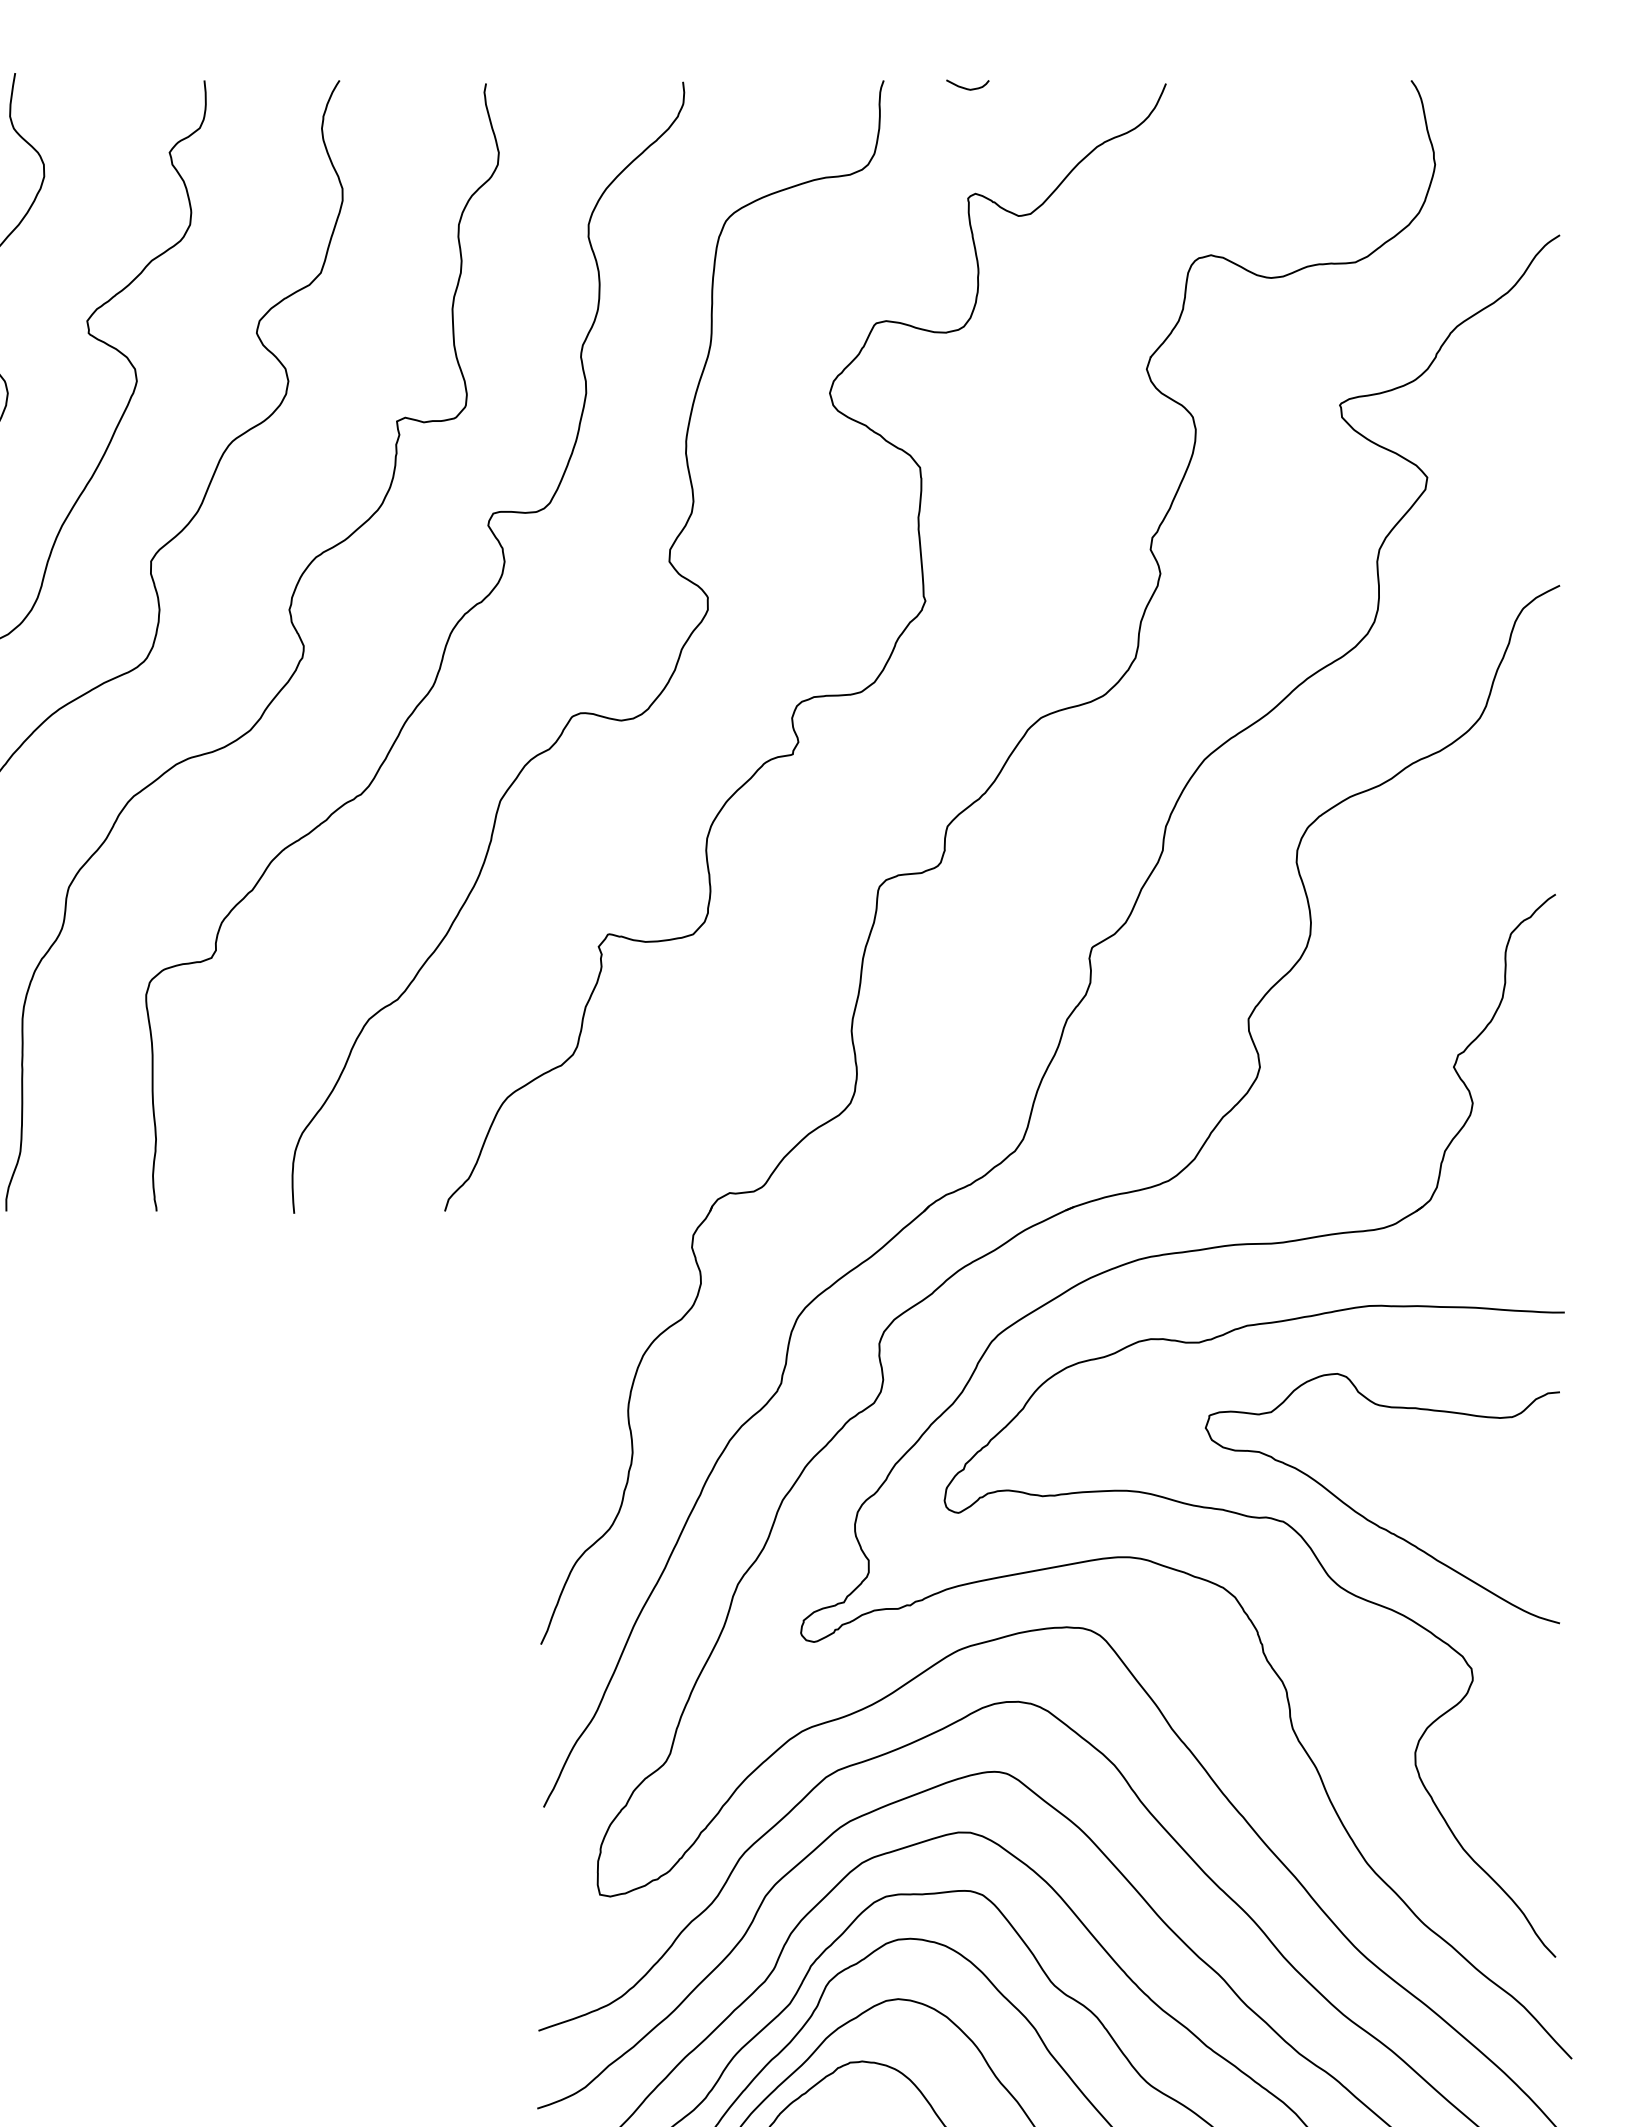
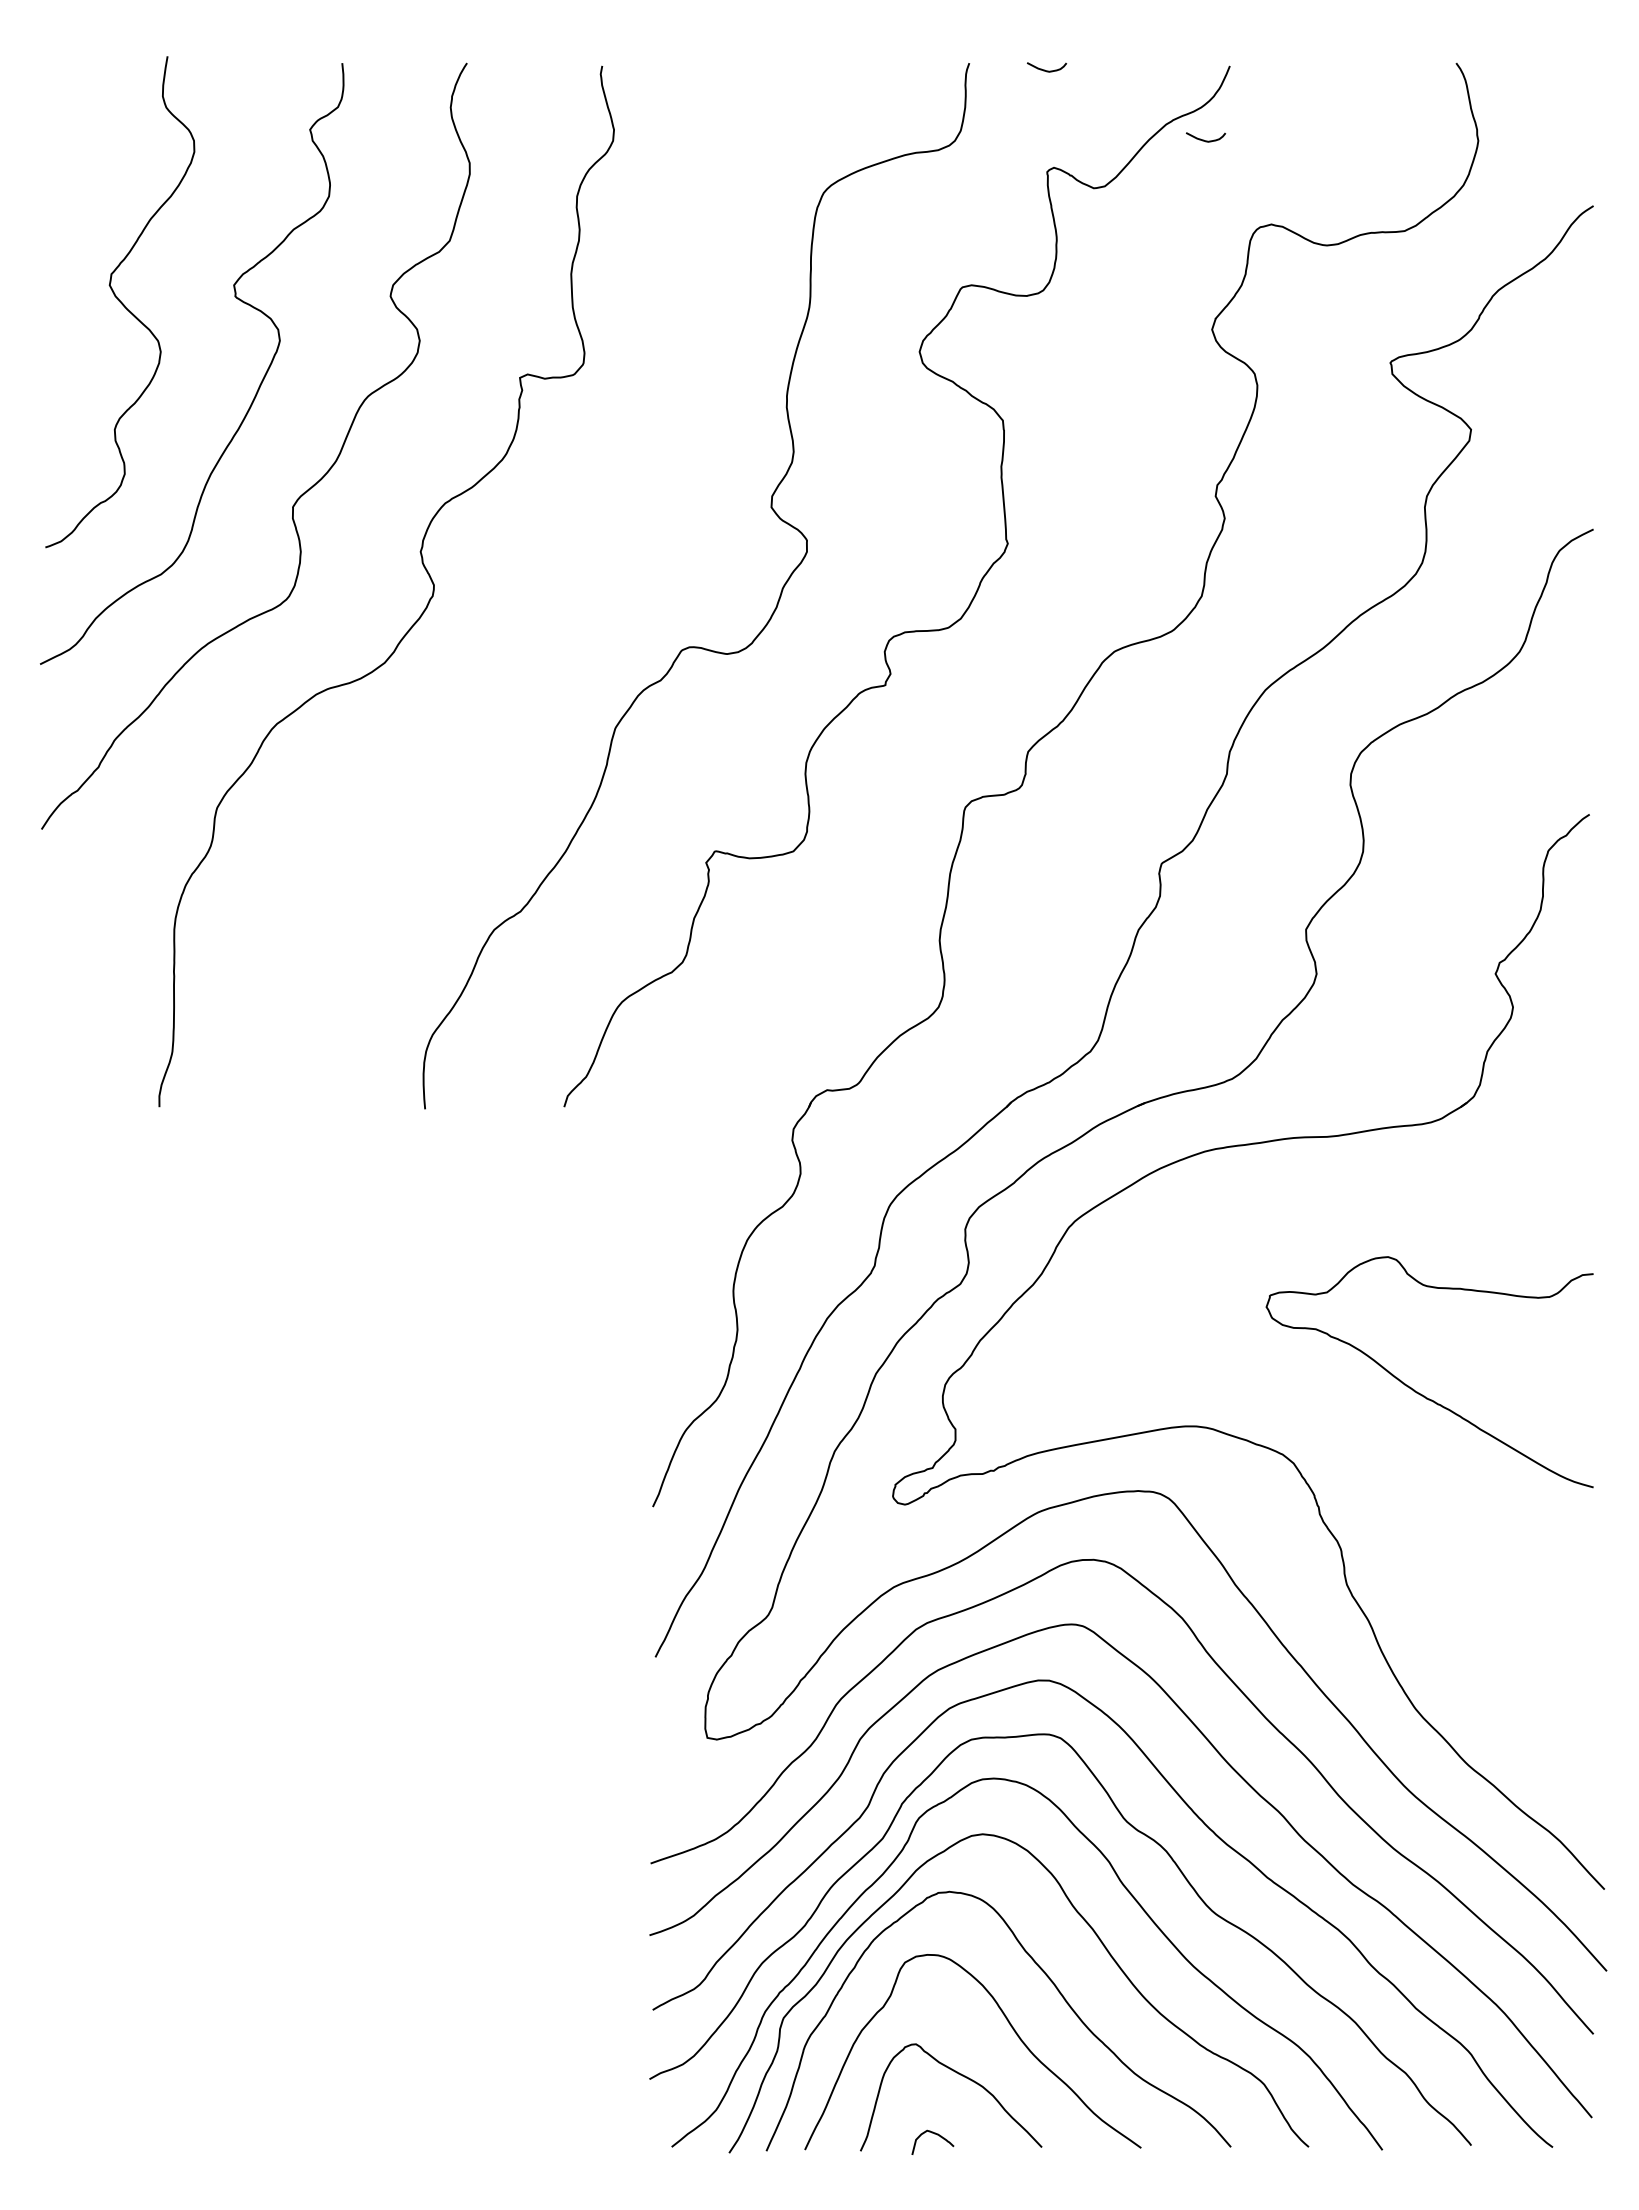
curve: (1140, 164) -> (1206, 140), added
curve: (441, 654) -> (561, 593), removed
curve: (1327, 1575) -> (1378, 1443), removed

